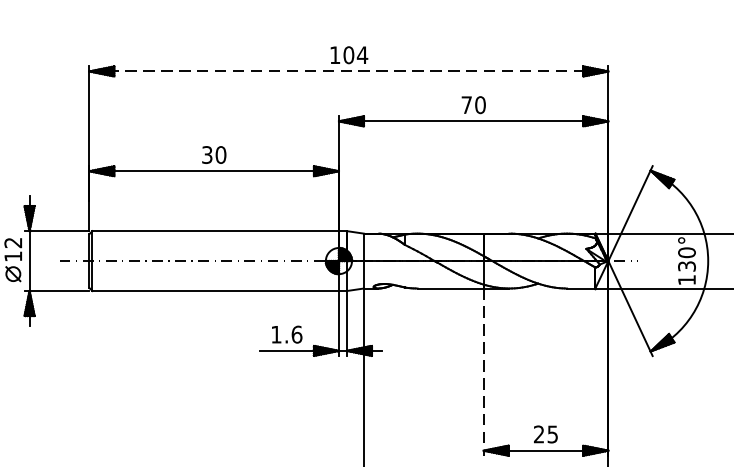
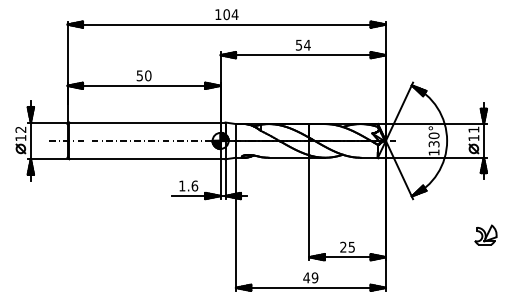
line: (350, 71) -> (227, 24), dashed -> solid
text: (472, 103) -> (302, 44), 70 -> 54
text: (206, 154) -> (139, 75), 30 -> 50
line: (483, 372) -> (309, 209), dashed -> solid

